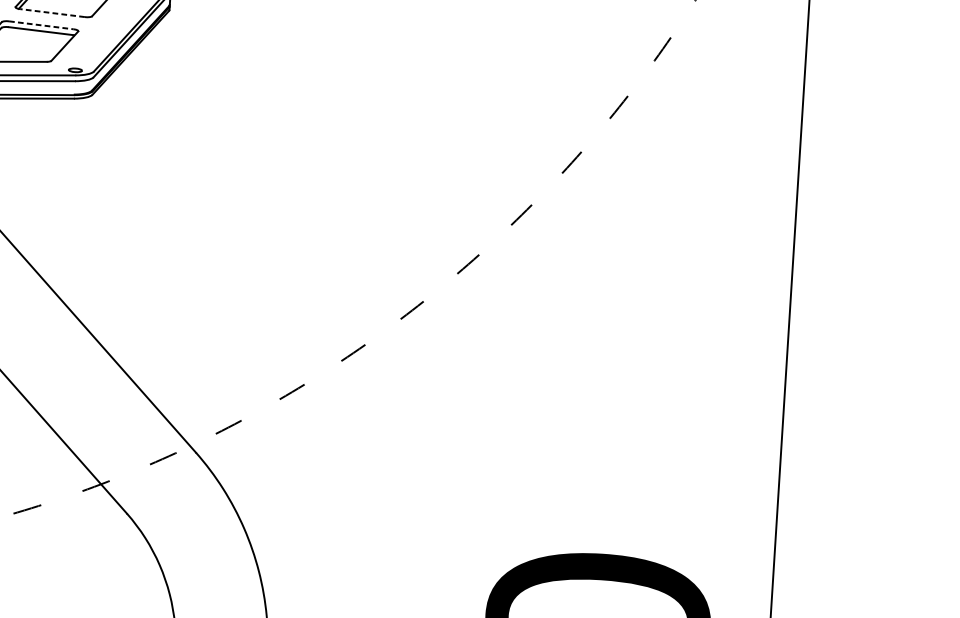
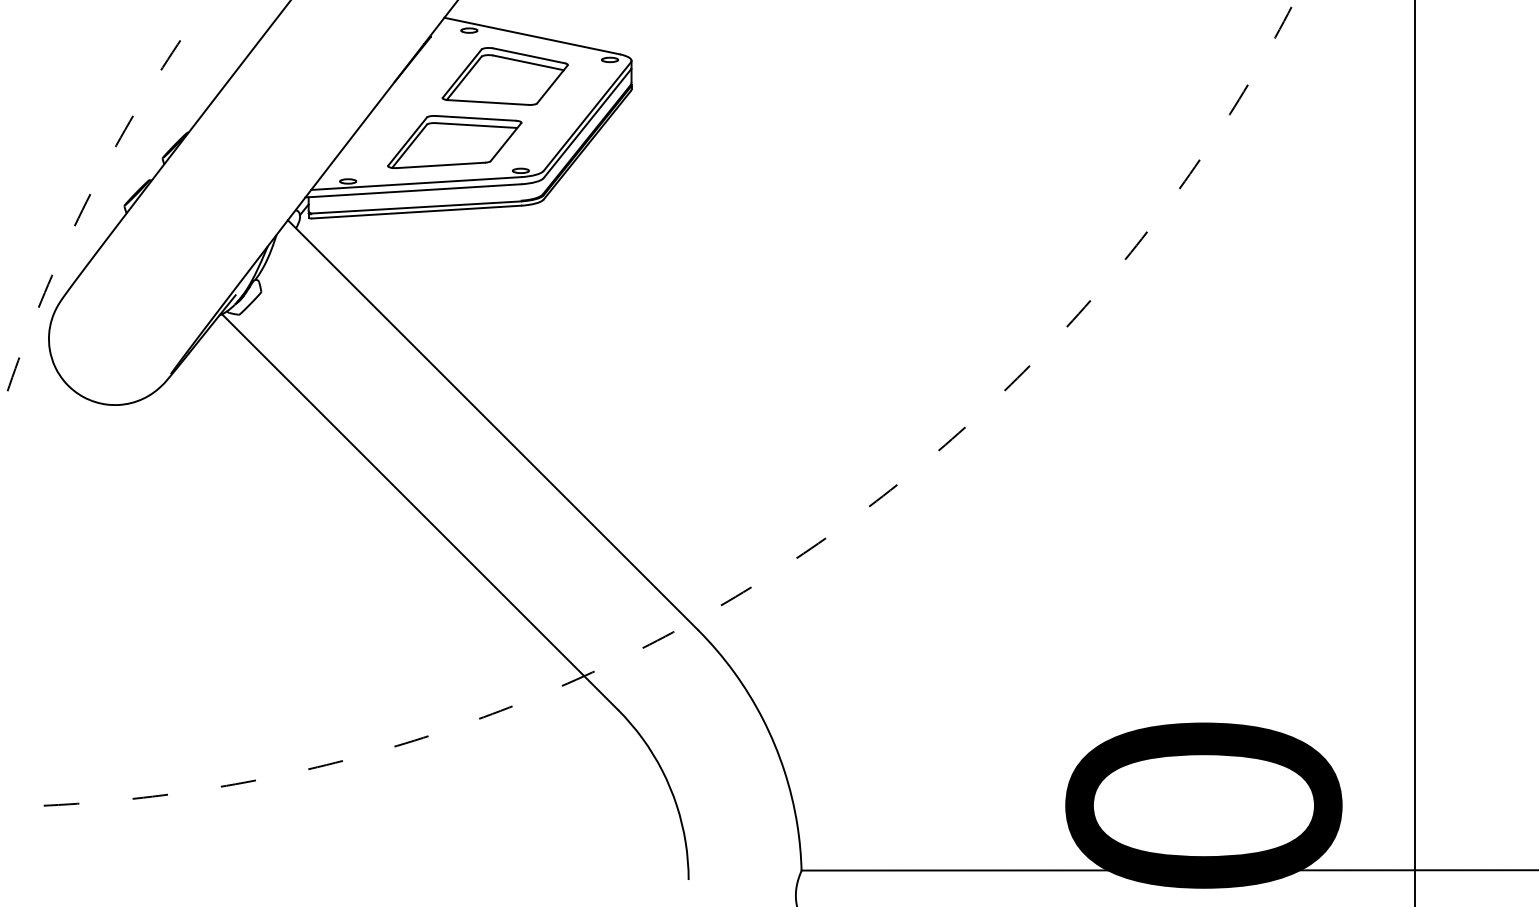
line: (52, 13) -> (488, 102), dashed -> solid
line: (41, 25) -> (475, 118), dashed -> solid

